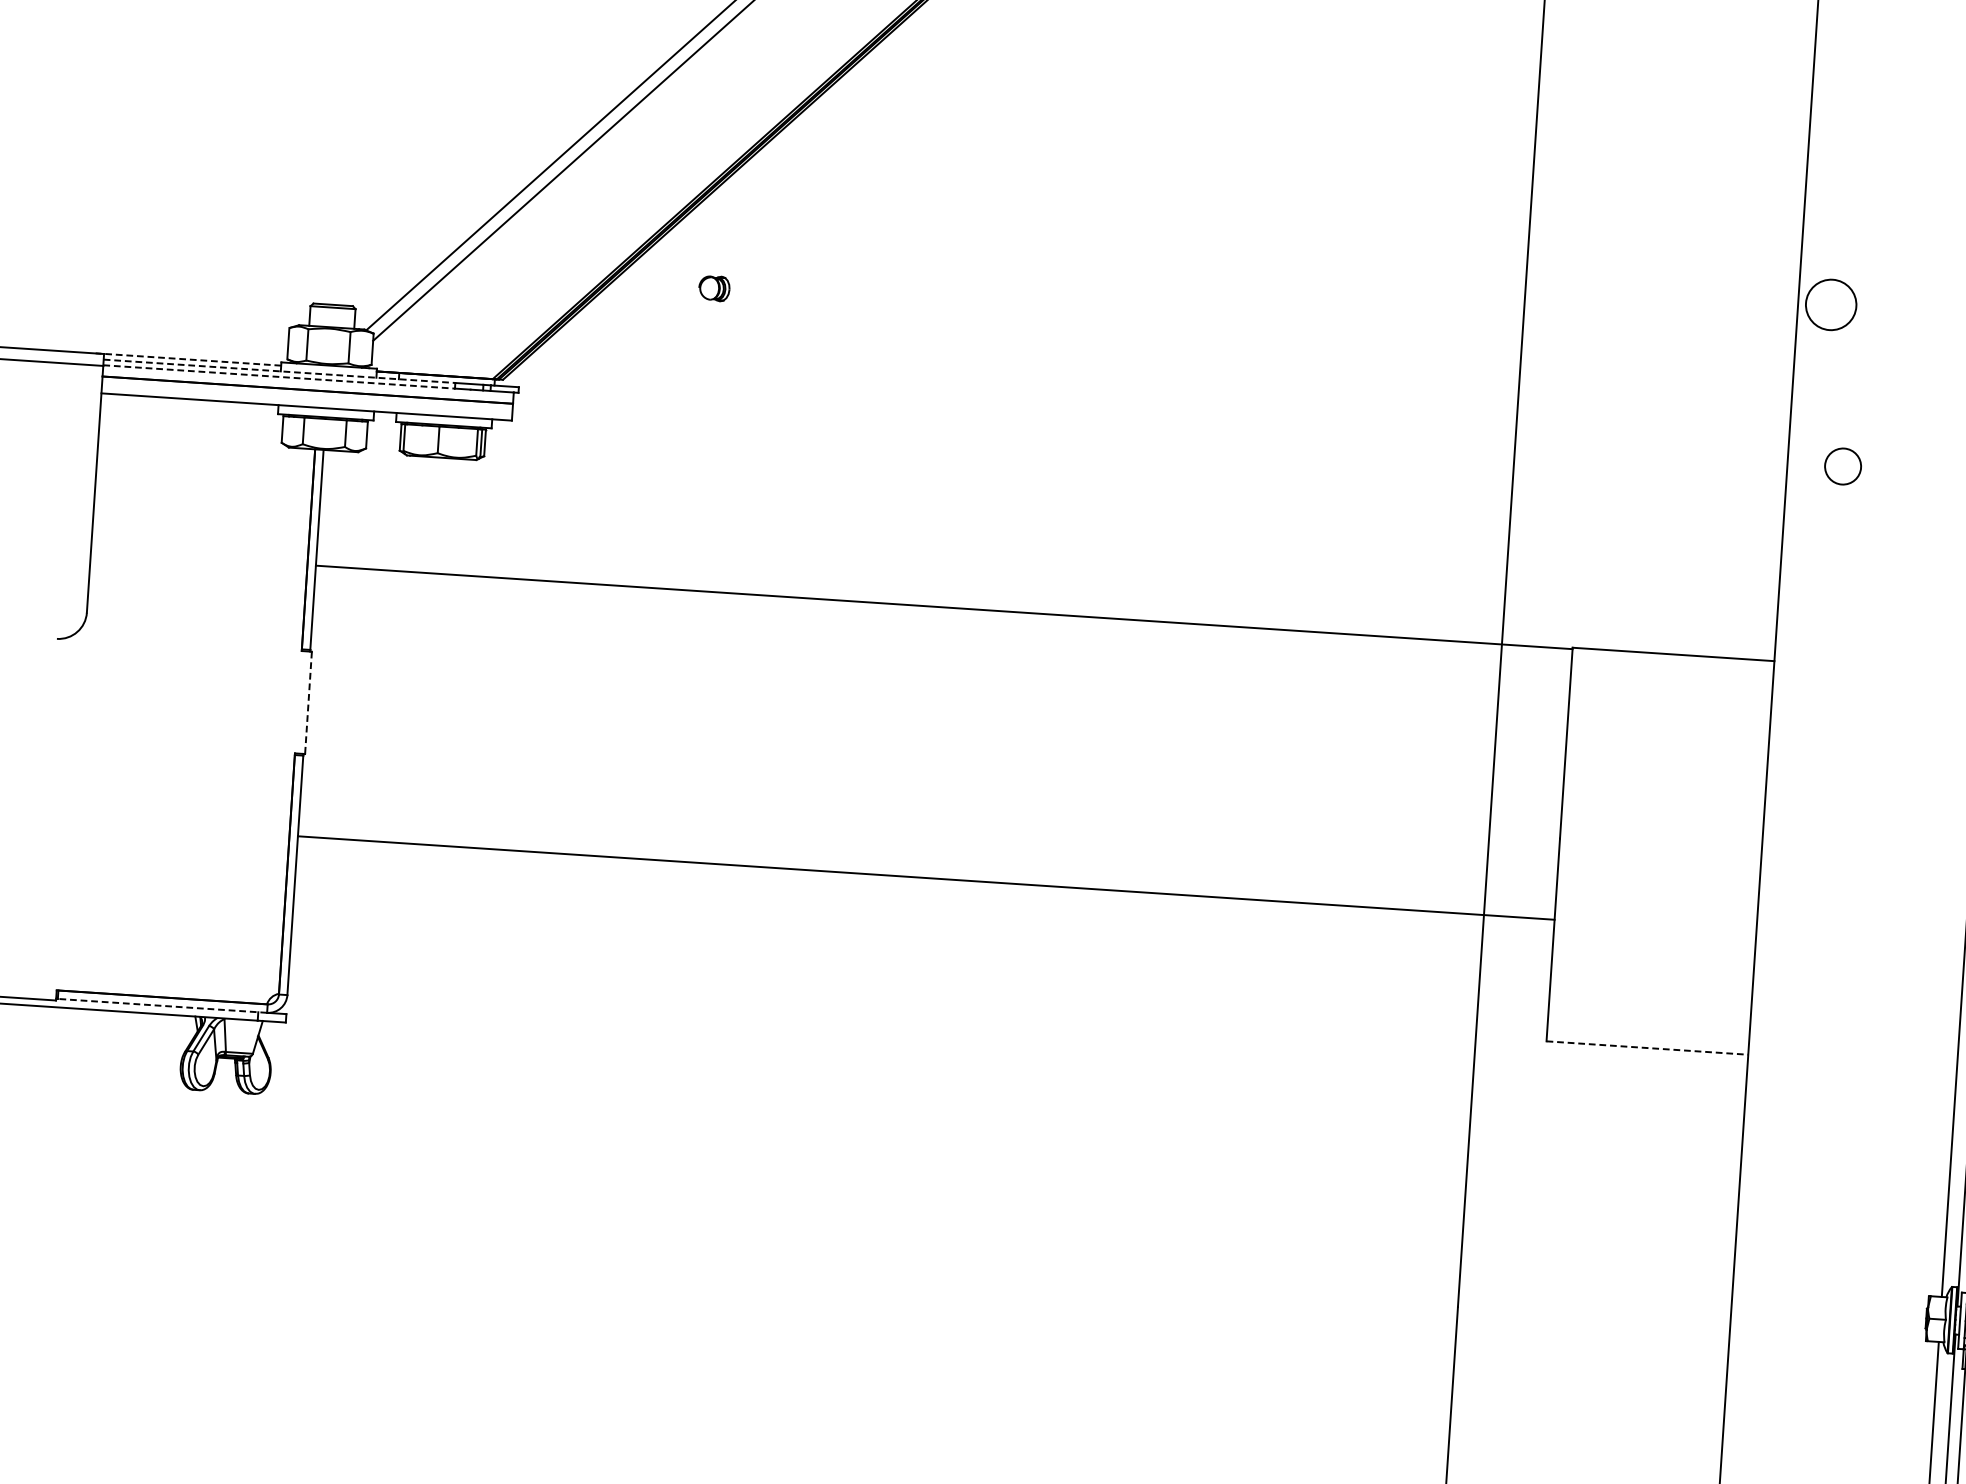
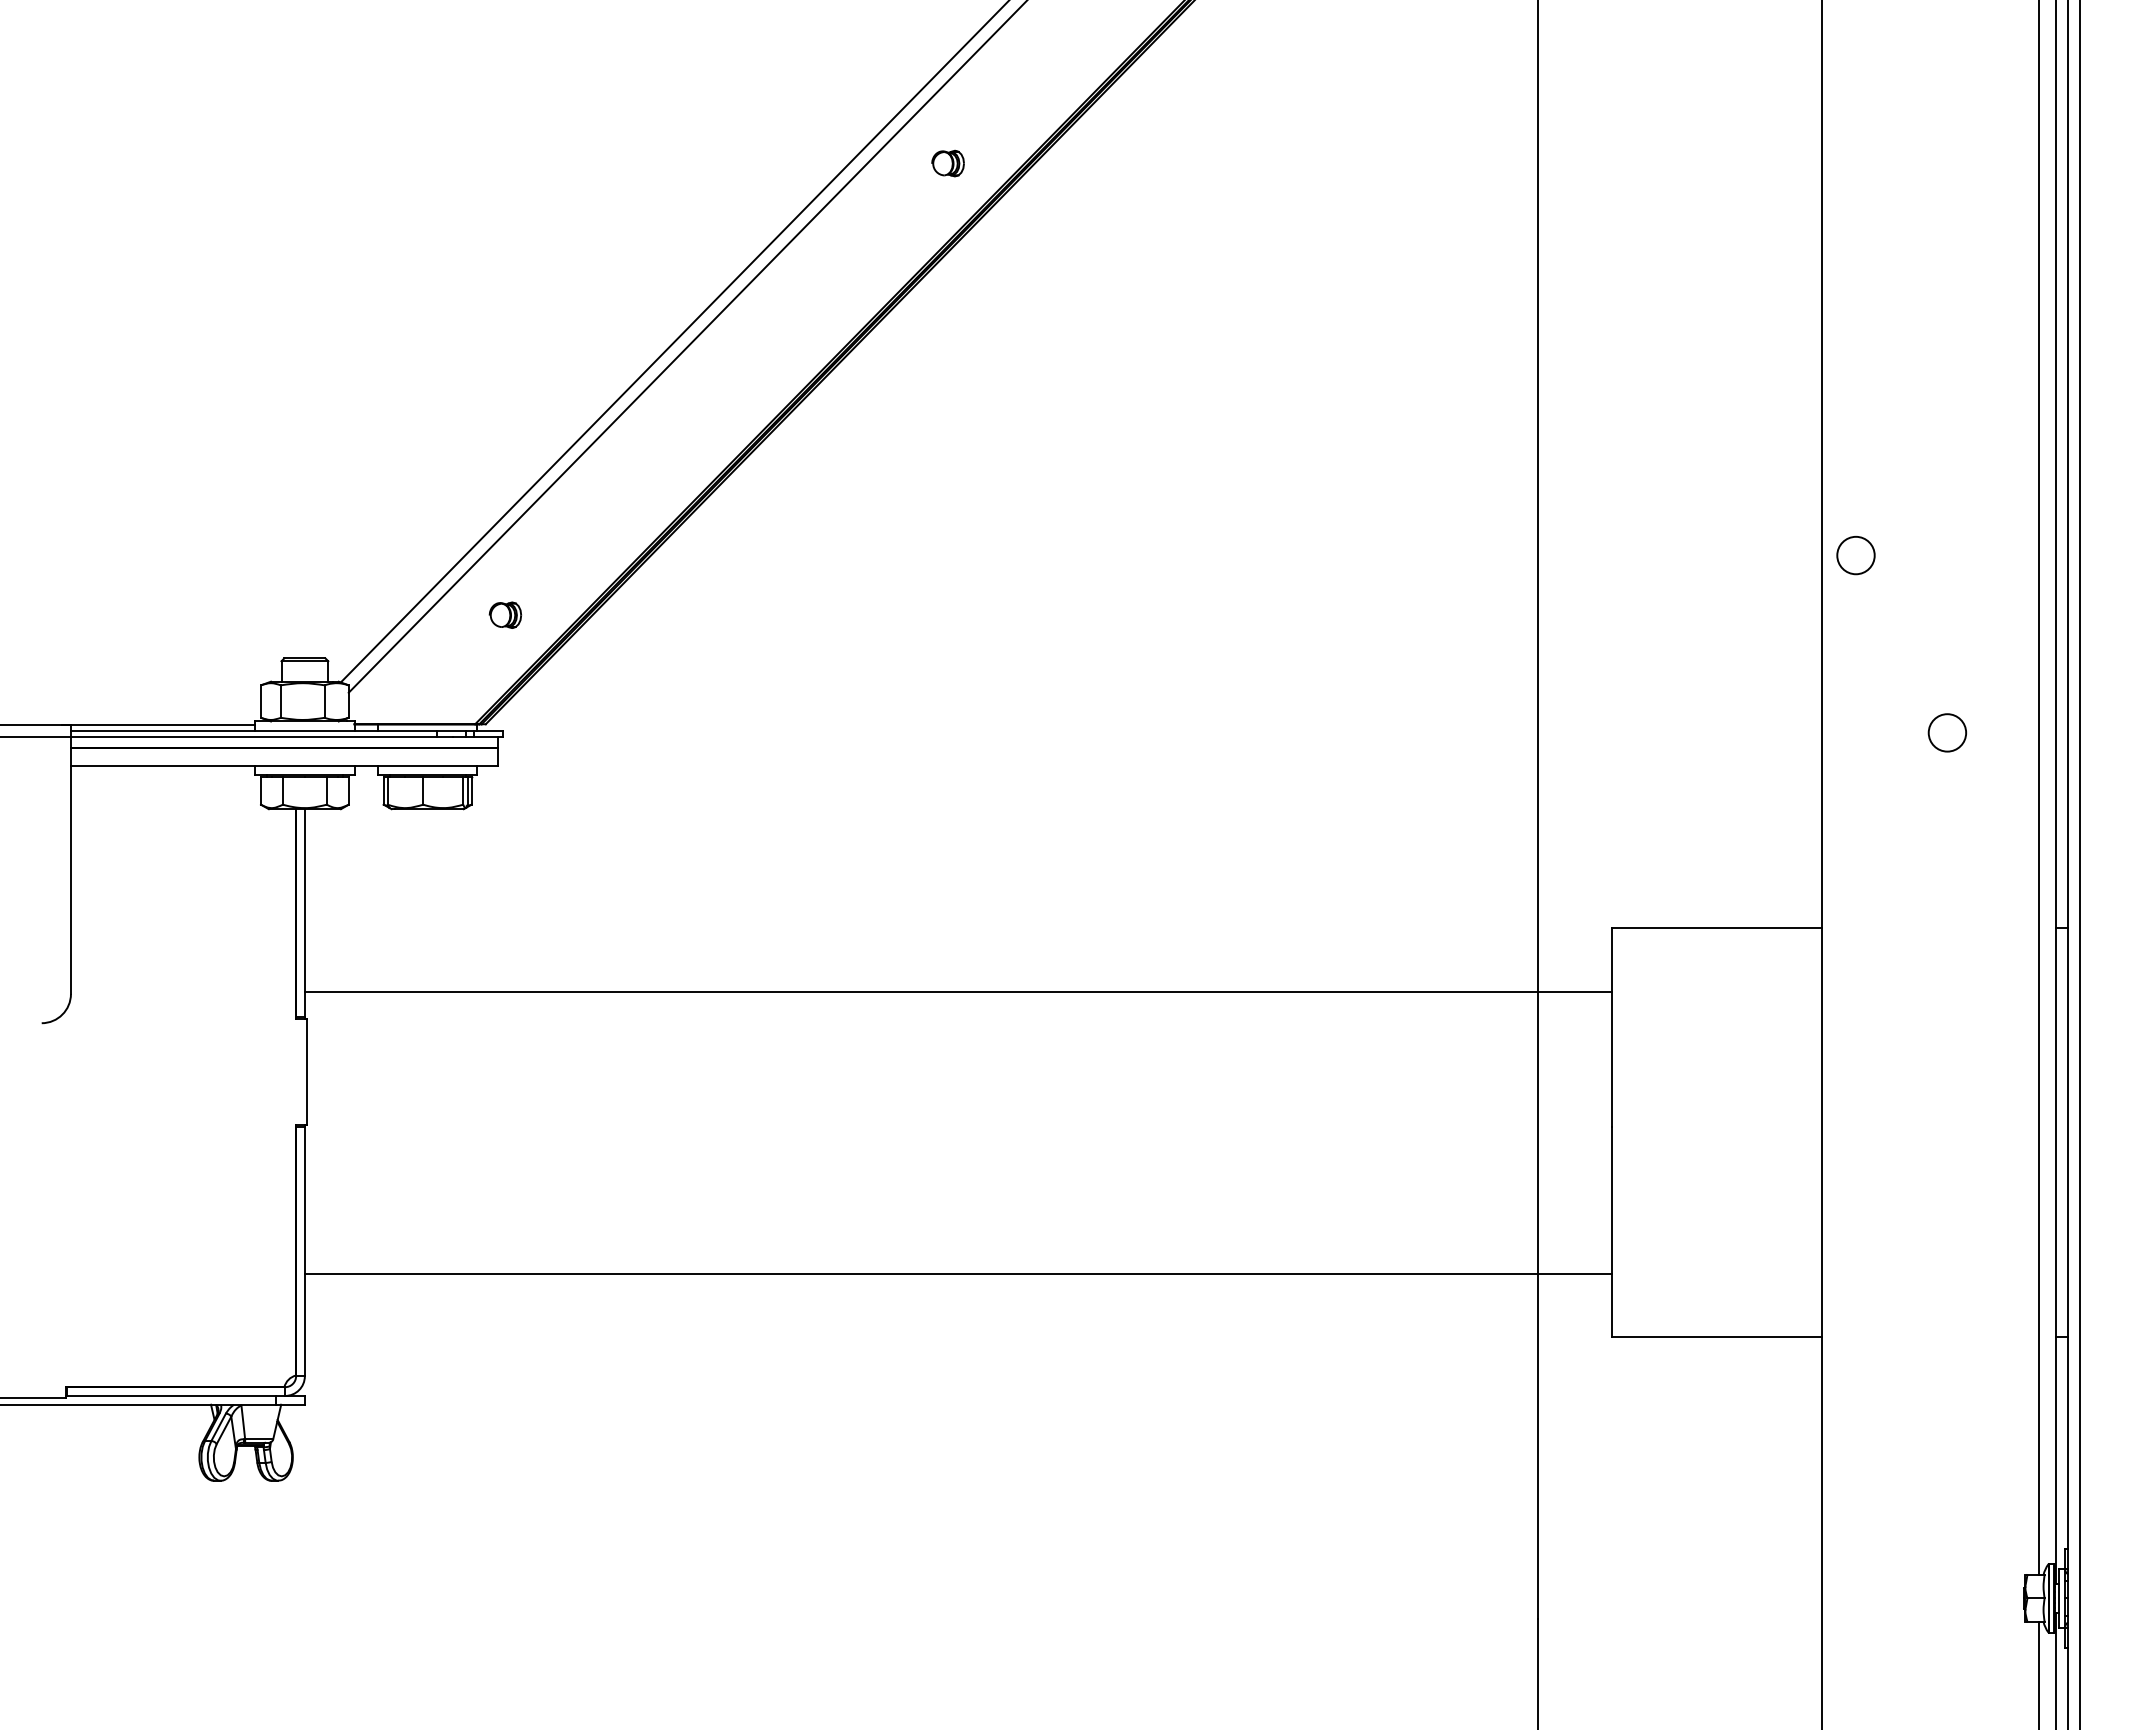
part: (714, 287) -> (505, 614), moved
circle: (1830, 305) -> (1855, 555), size x0.71
line: (188, 359) -> (158, 724), dashed -> solid
line: (279, 370) -> (253, 730), dashed -> solid
line: (278, 376) -> (253, 736), dashed -> solid
circle: (1842, 466) -> (1946, 732), moved
line: (943, 607) -> (957, 991), moved
line: (308, 703) -> (306, 1072), dashed -> solid
line: (925, 878) -> (957, 1274), moved
line: (162, 1005) -> (176, 1395), dashed -> solid
line: (1647, 1048) -> (1716, 1337), dashed -> solid

